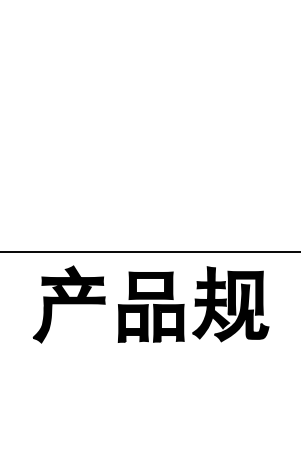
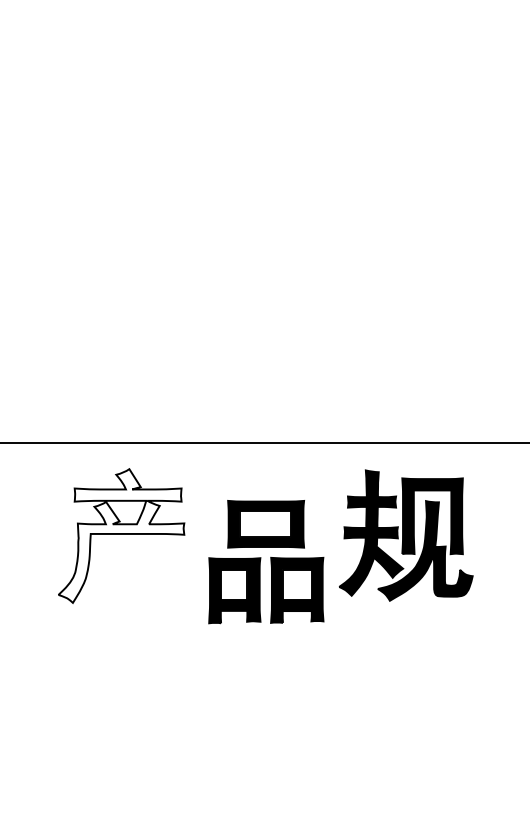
fill: (68, 304) -> (120, 536), removed
part: (150, 306) -> (265, 560), moved

